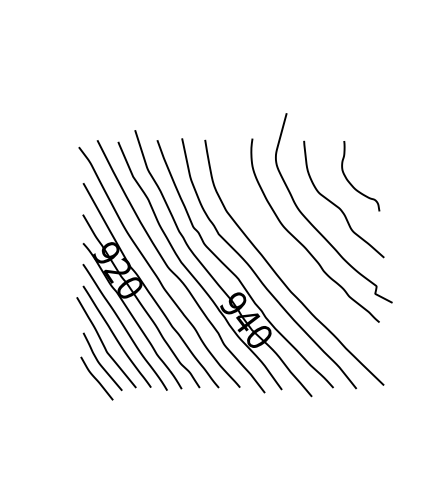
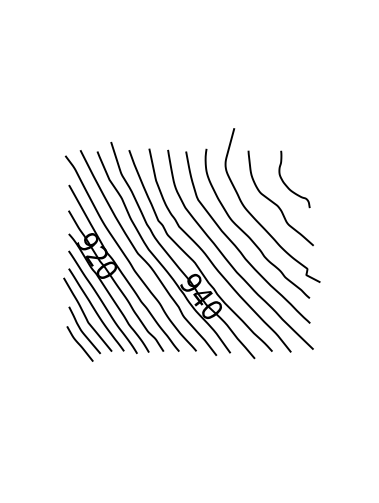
curve: (289, 257) -> (236, 245), added

